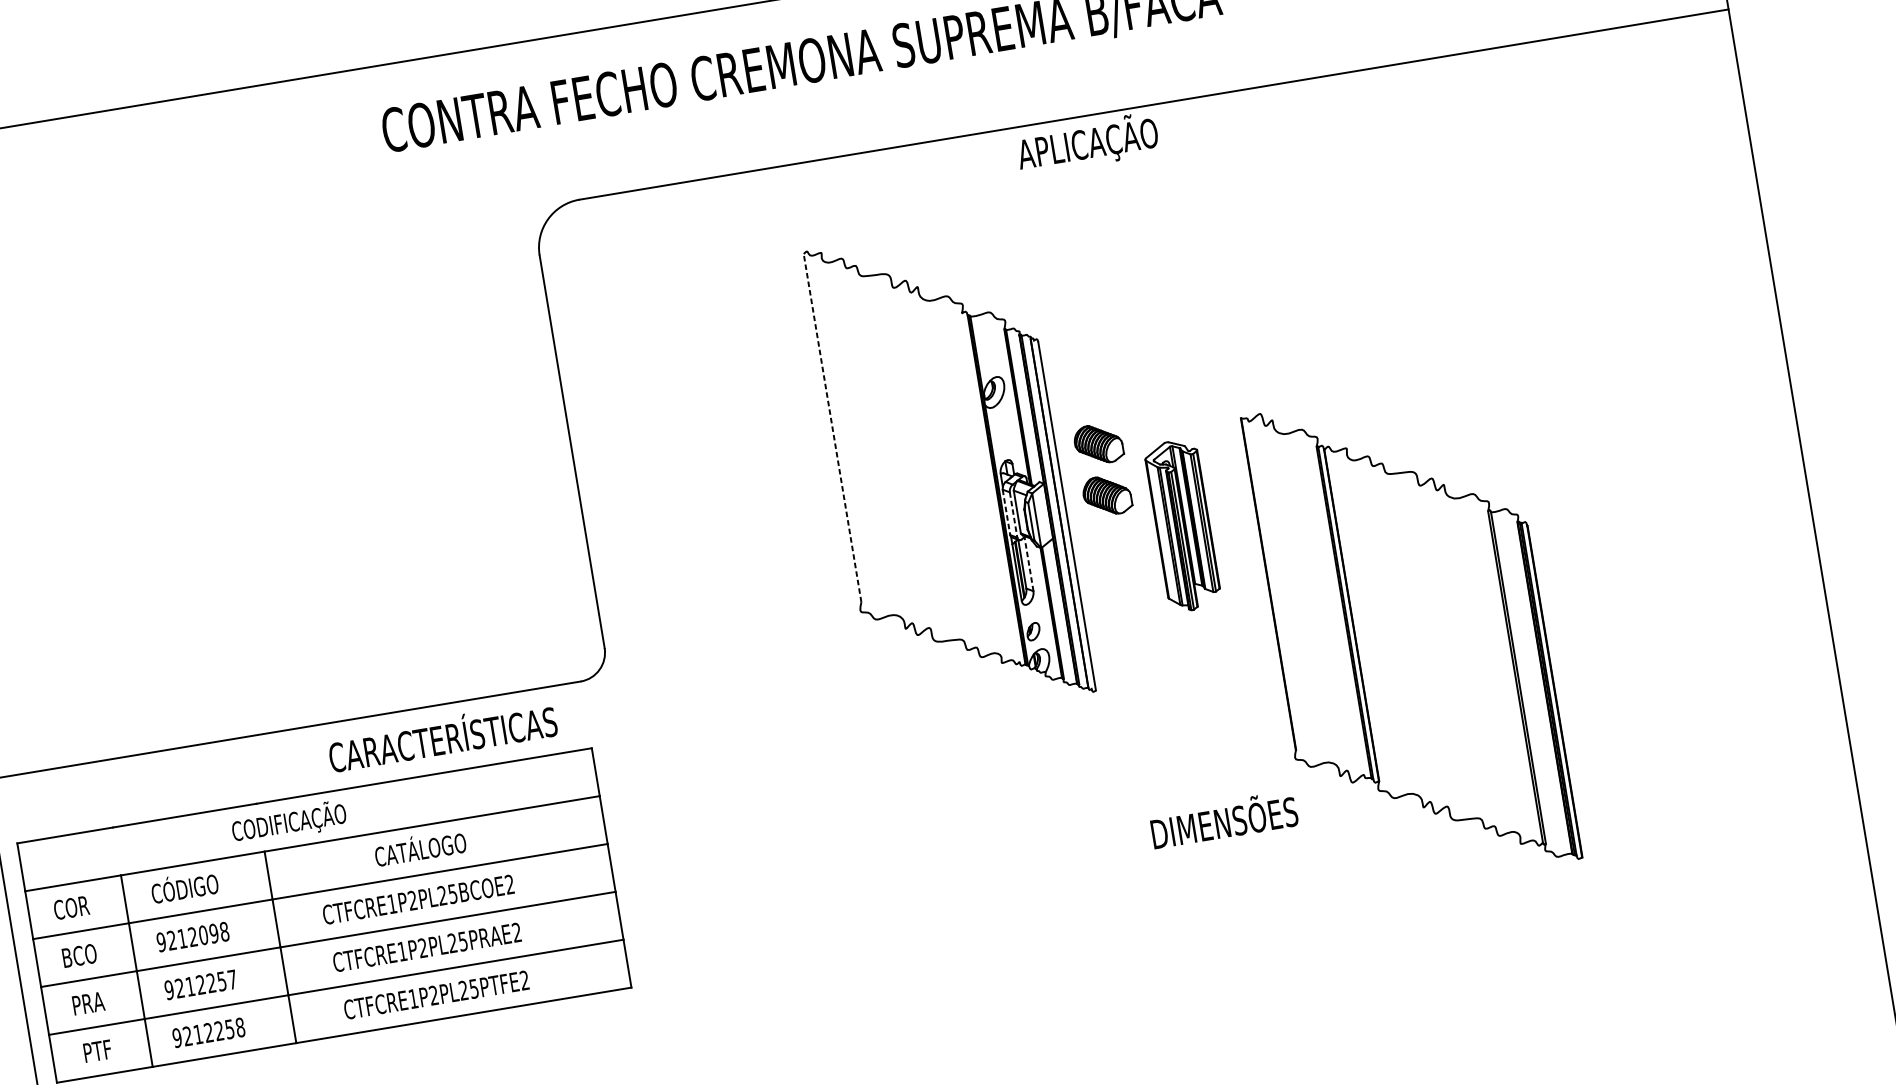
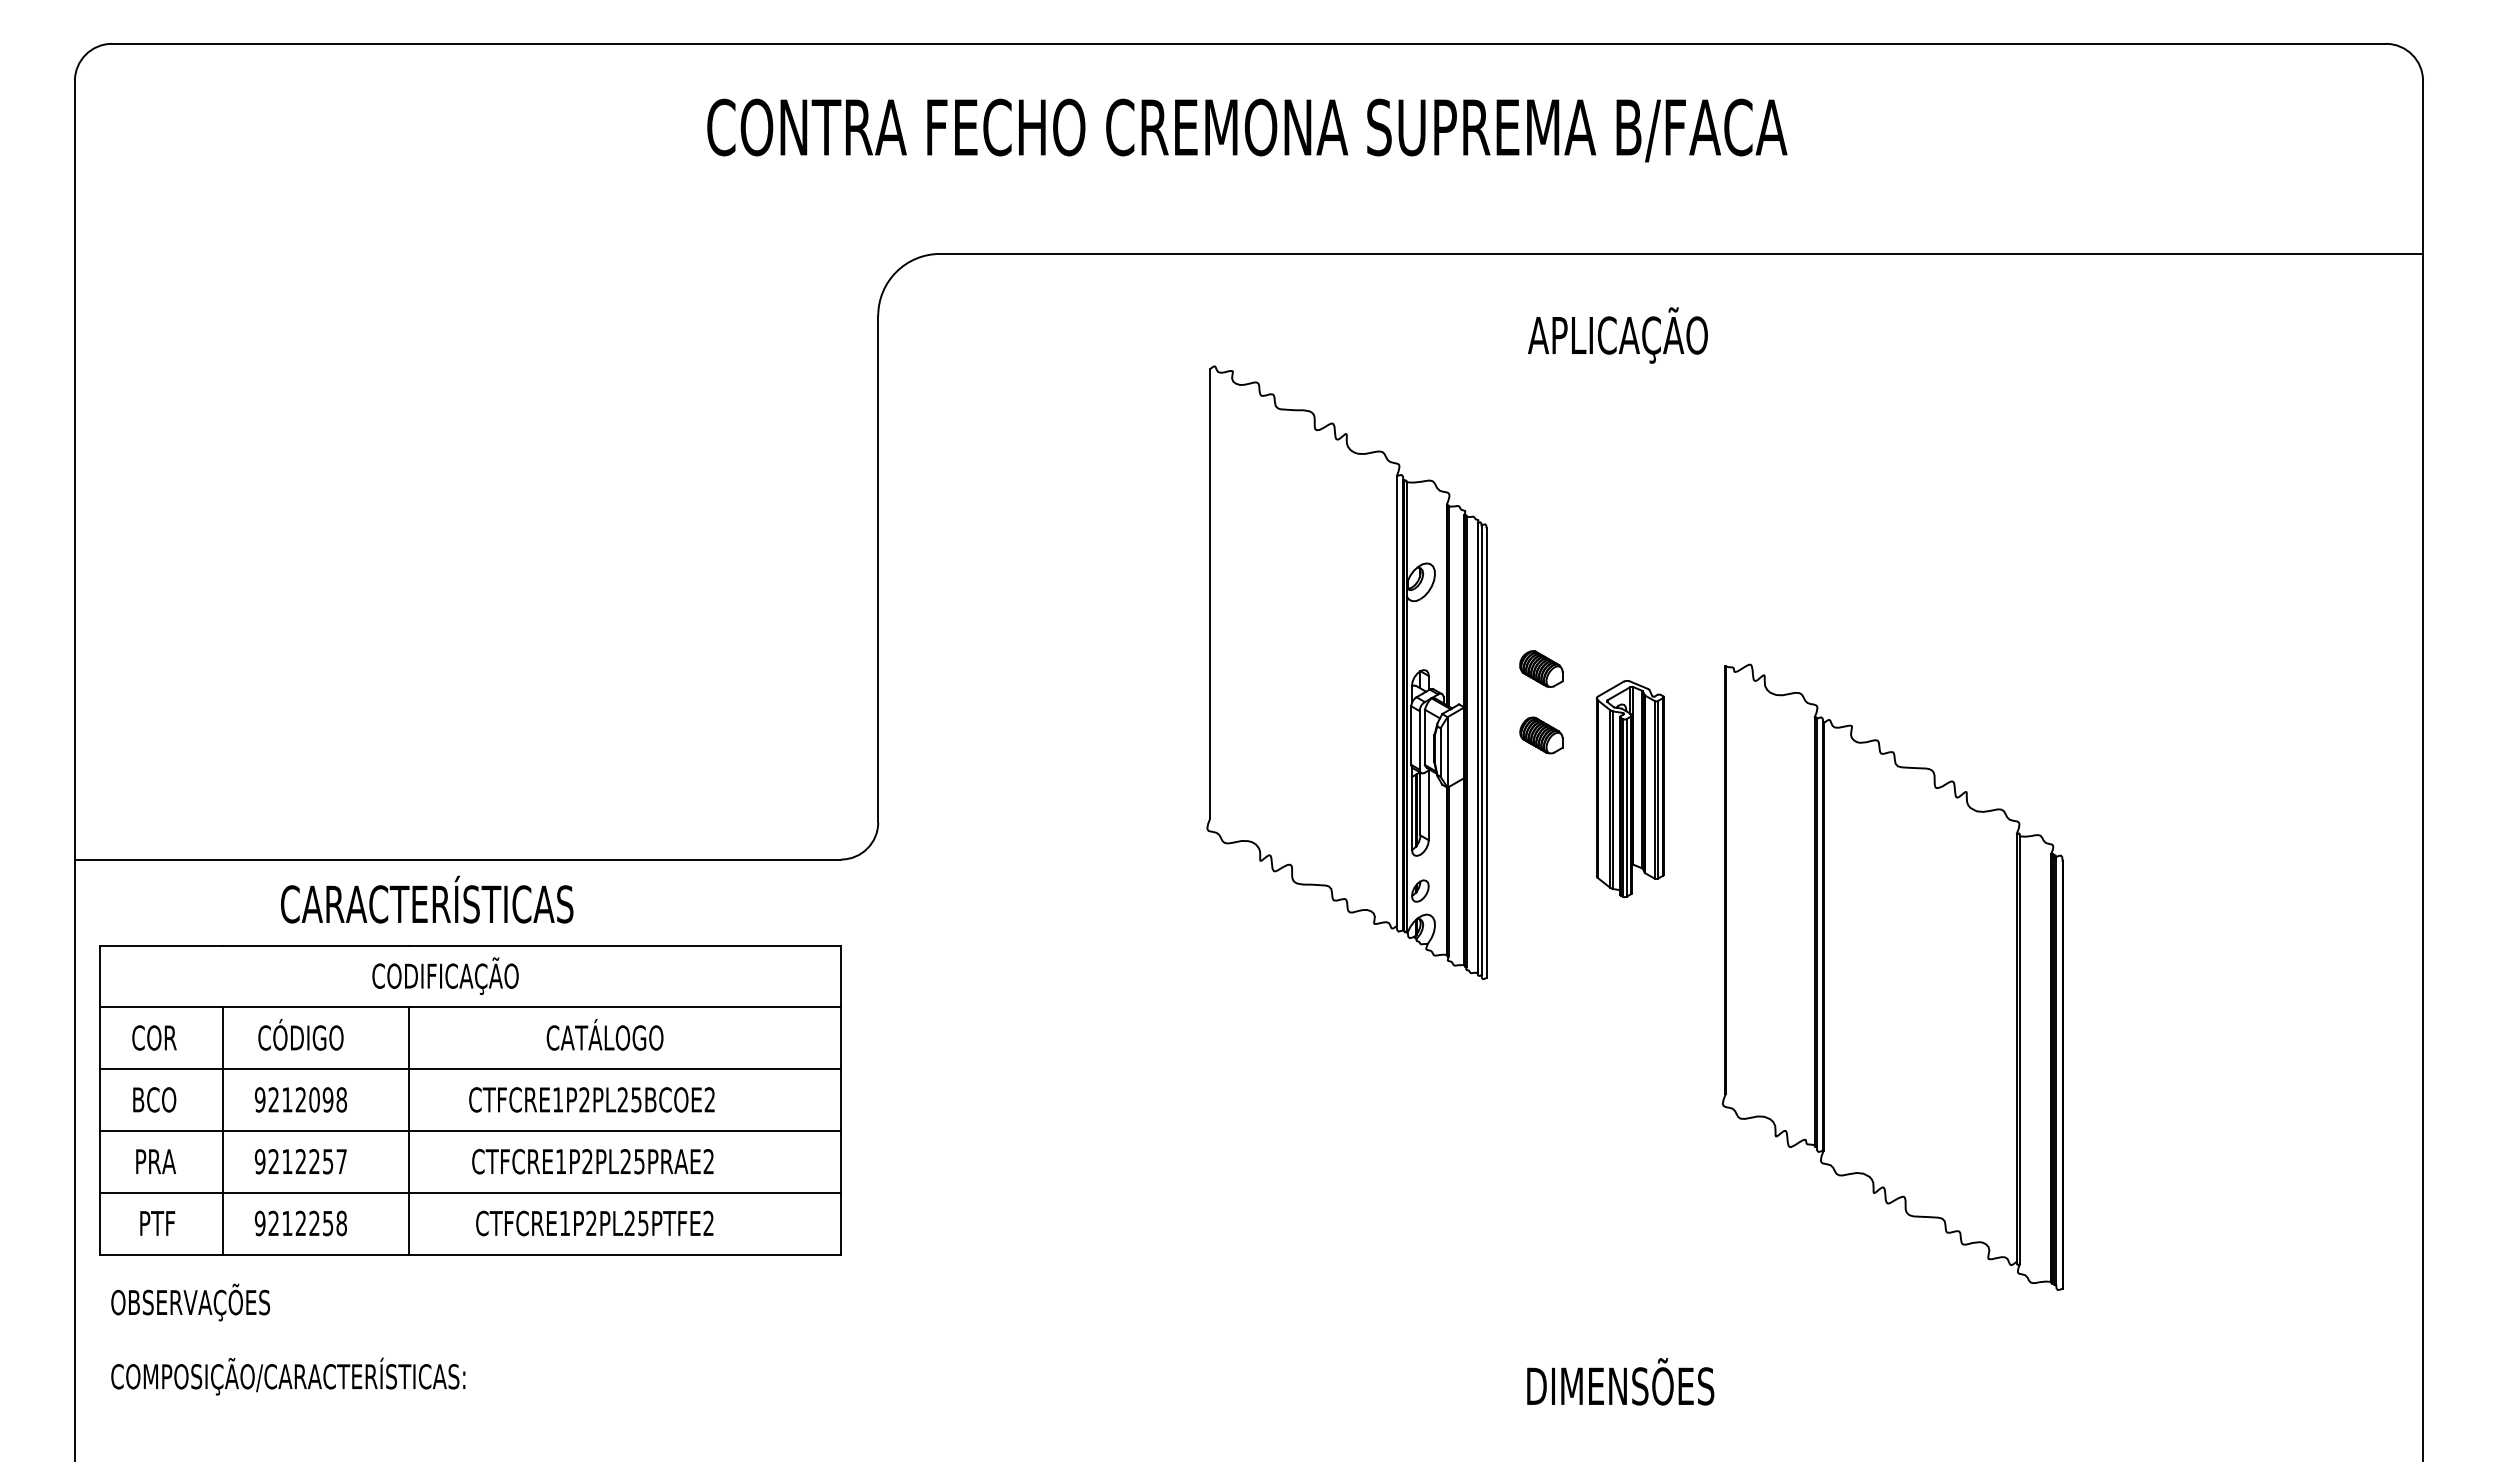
text: (1087, 143) -> (1617, 335), moved
line: (832, 428) -> (1210, 593), dashed -> solid
part: (1098, 443) -> (1541, 668), size x0.71
line: (990, 487) -> (1396, 701), added
part: (1107, 495) -> (1541, 735), size x0.71
line: (1006, 513) -> (1411, 736), dashed -> solid
line: (1062, 514) -> (1481, 750), added
line: (1013, 515) -> (1419, 740), dashed -> solid
line: (1028, 564) -> (1428, 805), dashed -> solid
text: (442, 736) -> (427, 899), moved
text: (1223, 819) -> (1620, 1381), moved

